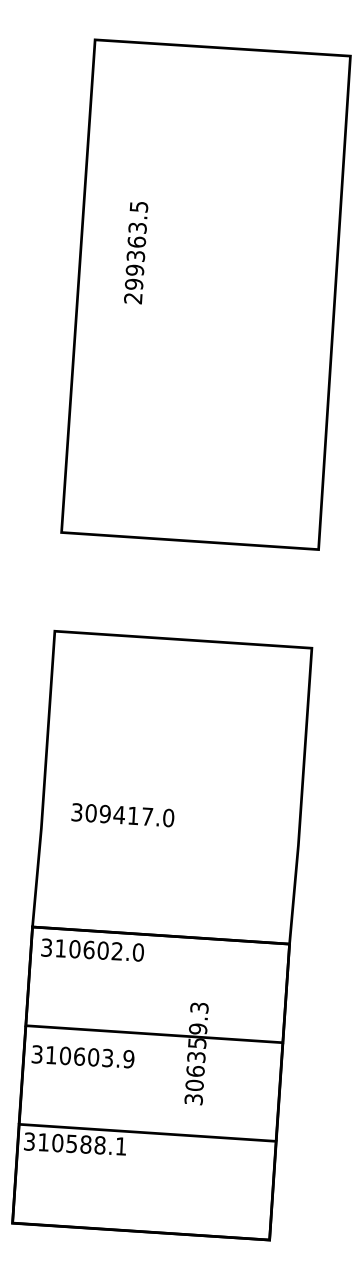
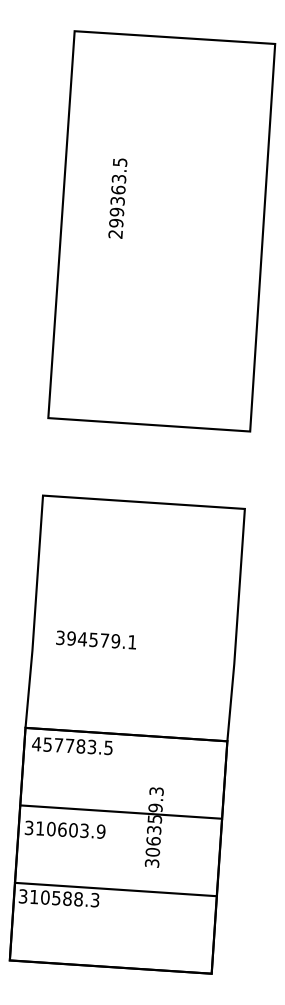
text: (135, 252) -> (117, 198), moved
text: (129, 815) -> (101, 640), 309417.0 -> 394579.1
text: (92, 949) -> (72, 745), 310602.0 -> 457783.5
text: (120, 1145) -> (94, 899), 310588.1 -> 310588.3

